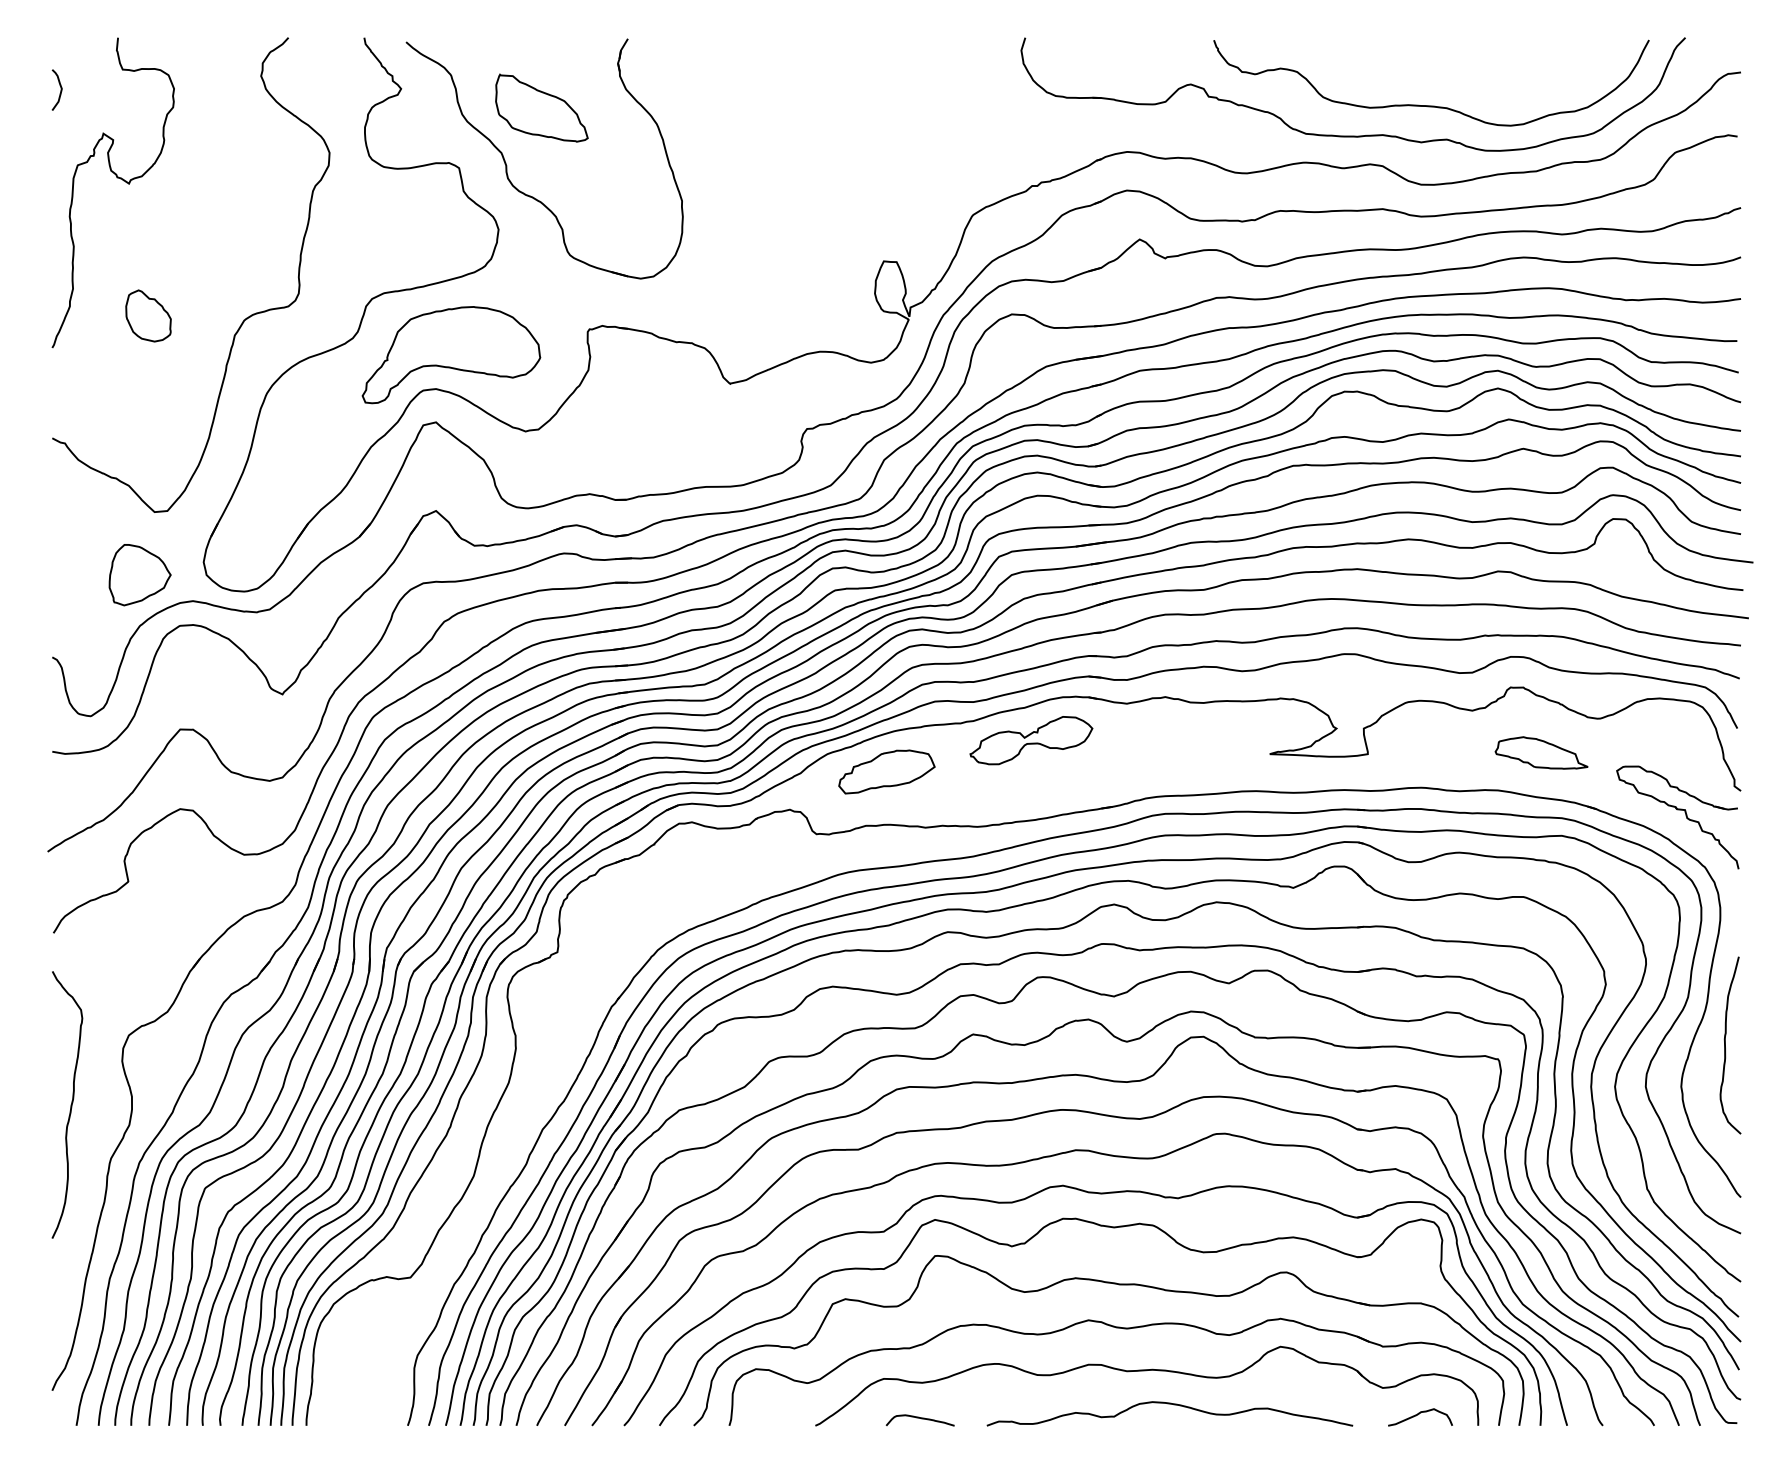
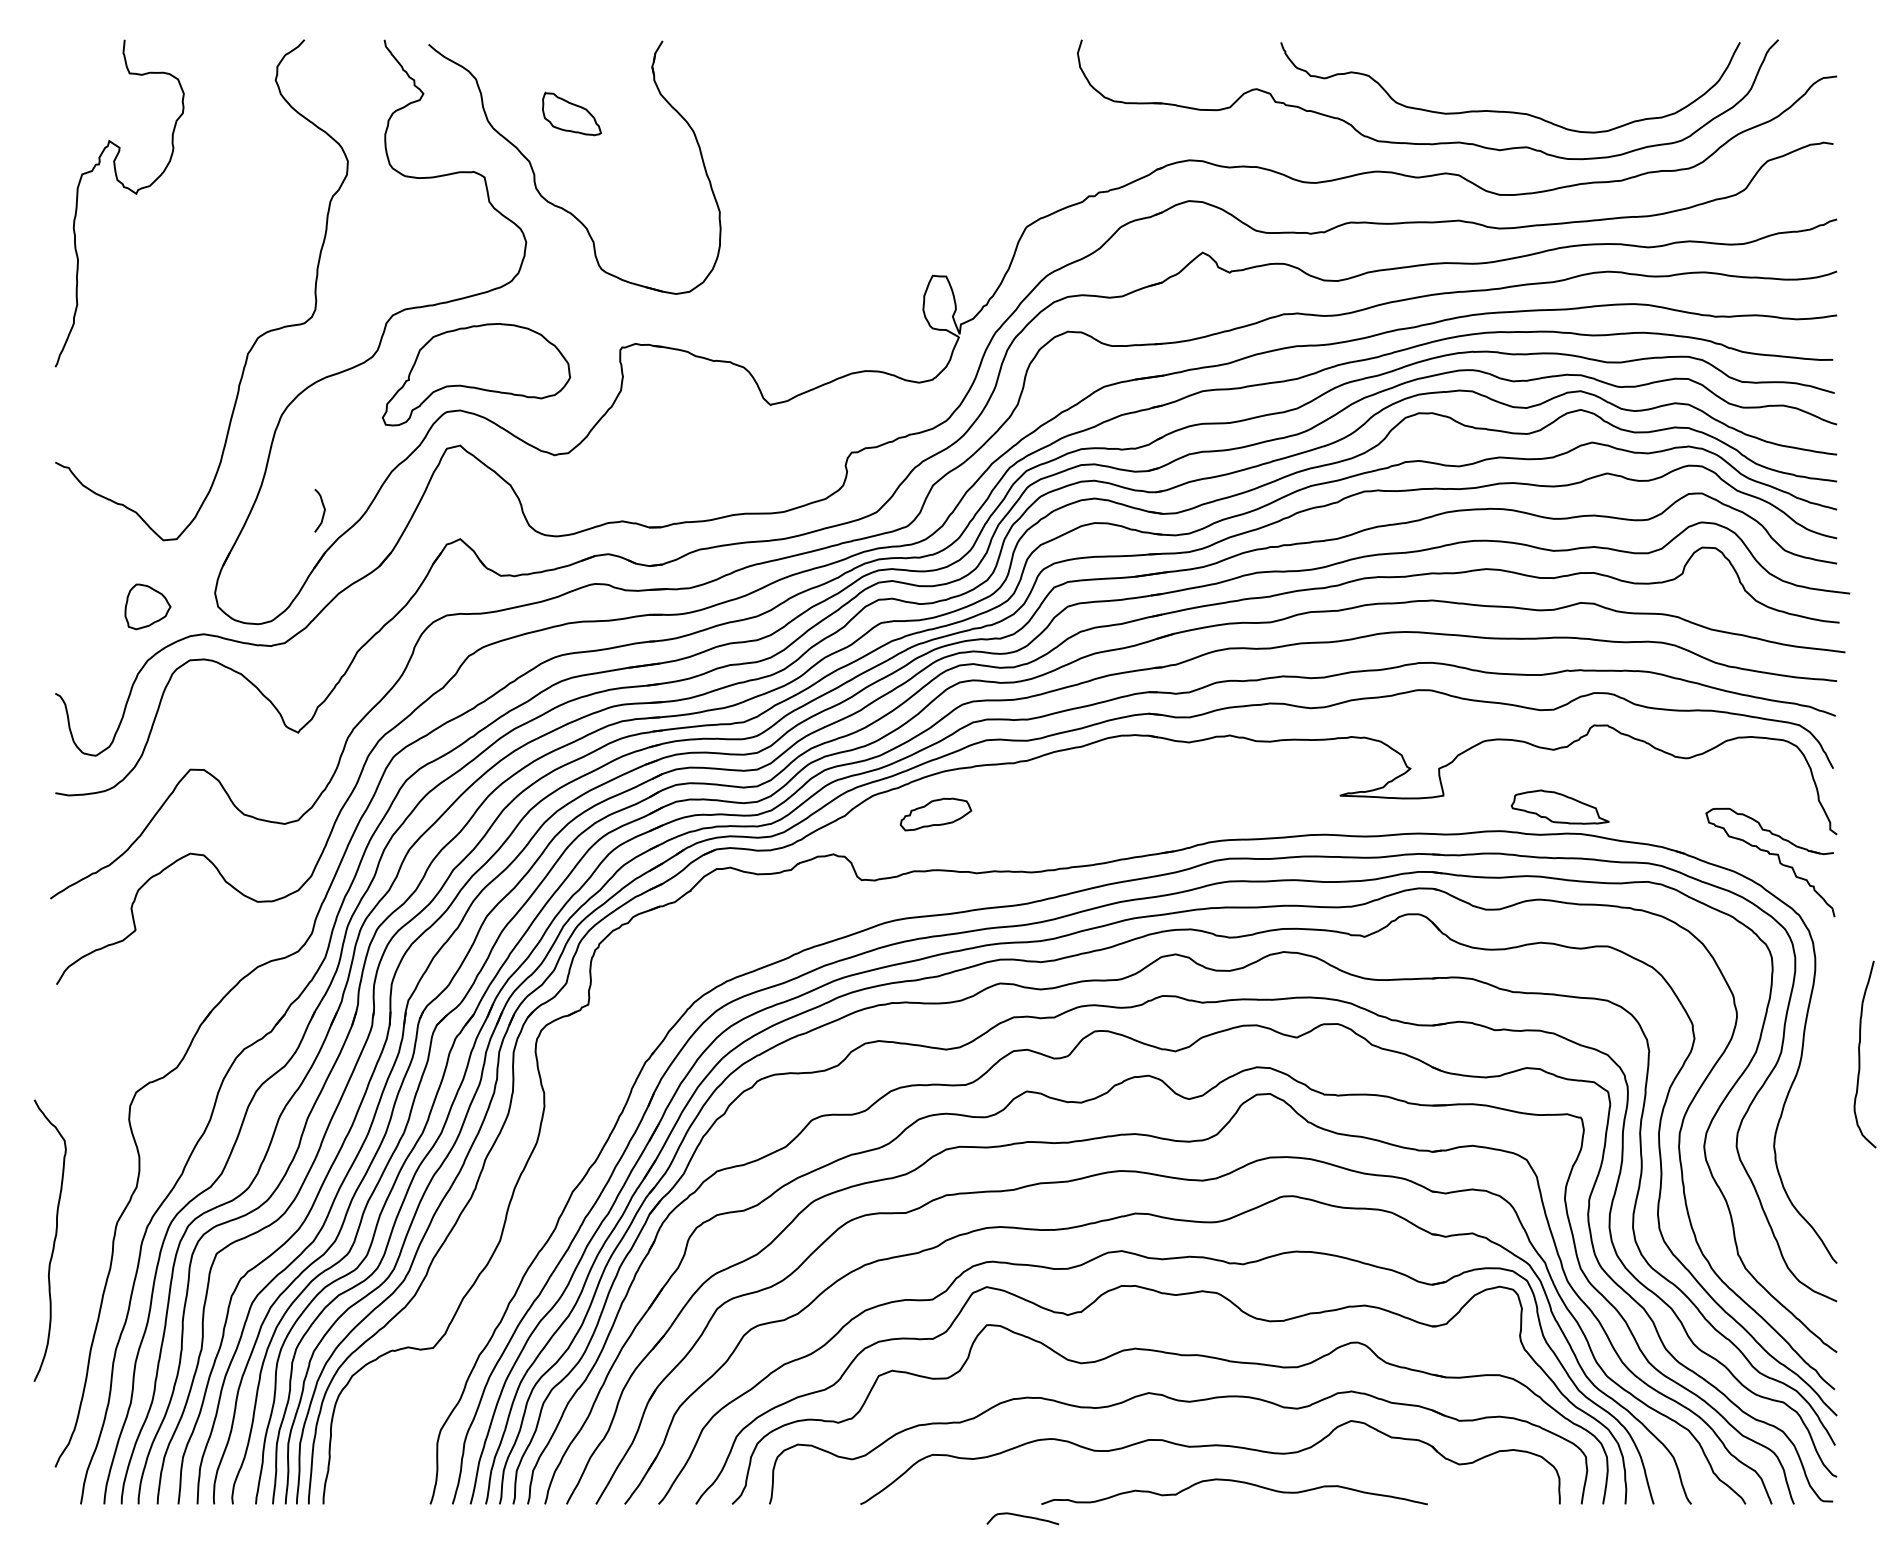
curve: (60, 89) -> (323, 510), moved
part: (541, 107) -> (571, 113), size x0.6
part: (148, 315) -> (156, 332), removed
part: (139, 575) -> (147, 607), size x0.7
part: (1031, 740) -> (1088, 781), removed
part: (1541, 752) -> (1560, 806), moved
part: (886, 771) -> (935, 814), size x0.7
curve: (1725, 1045) -> (1859, 1054), moved
curve: (70, 1104) -> (53, 1240), moved
curve: (1419, 1414) -> (1497, 1492), removed
curve: (919, 1418) -> (1022, 1516), moved

